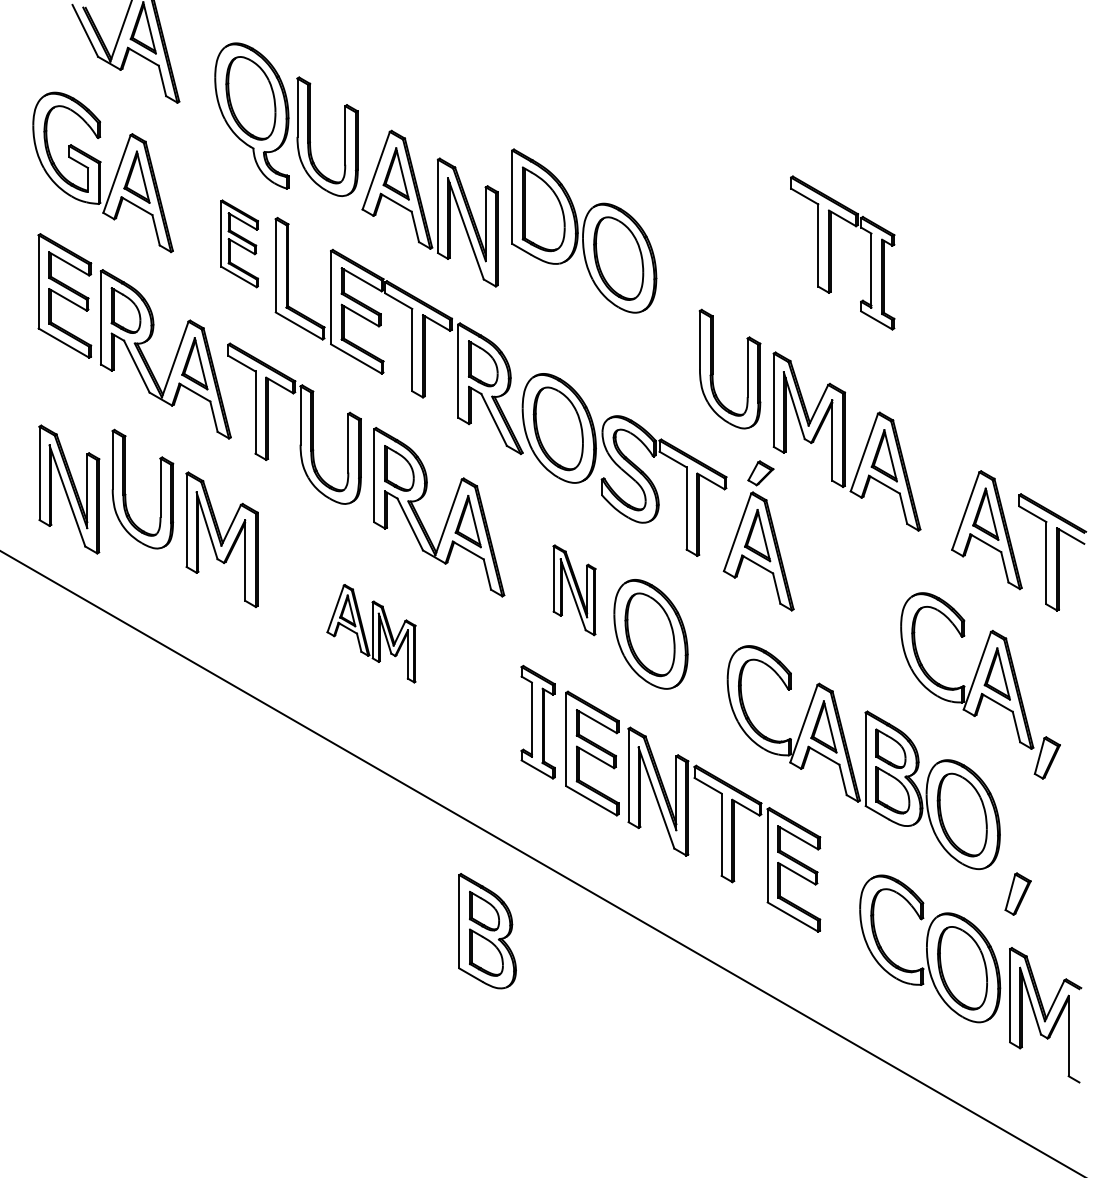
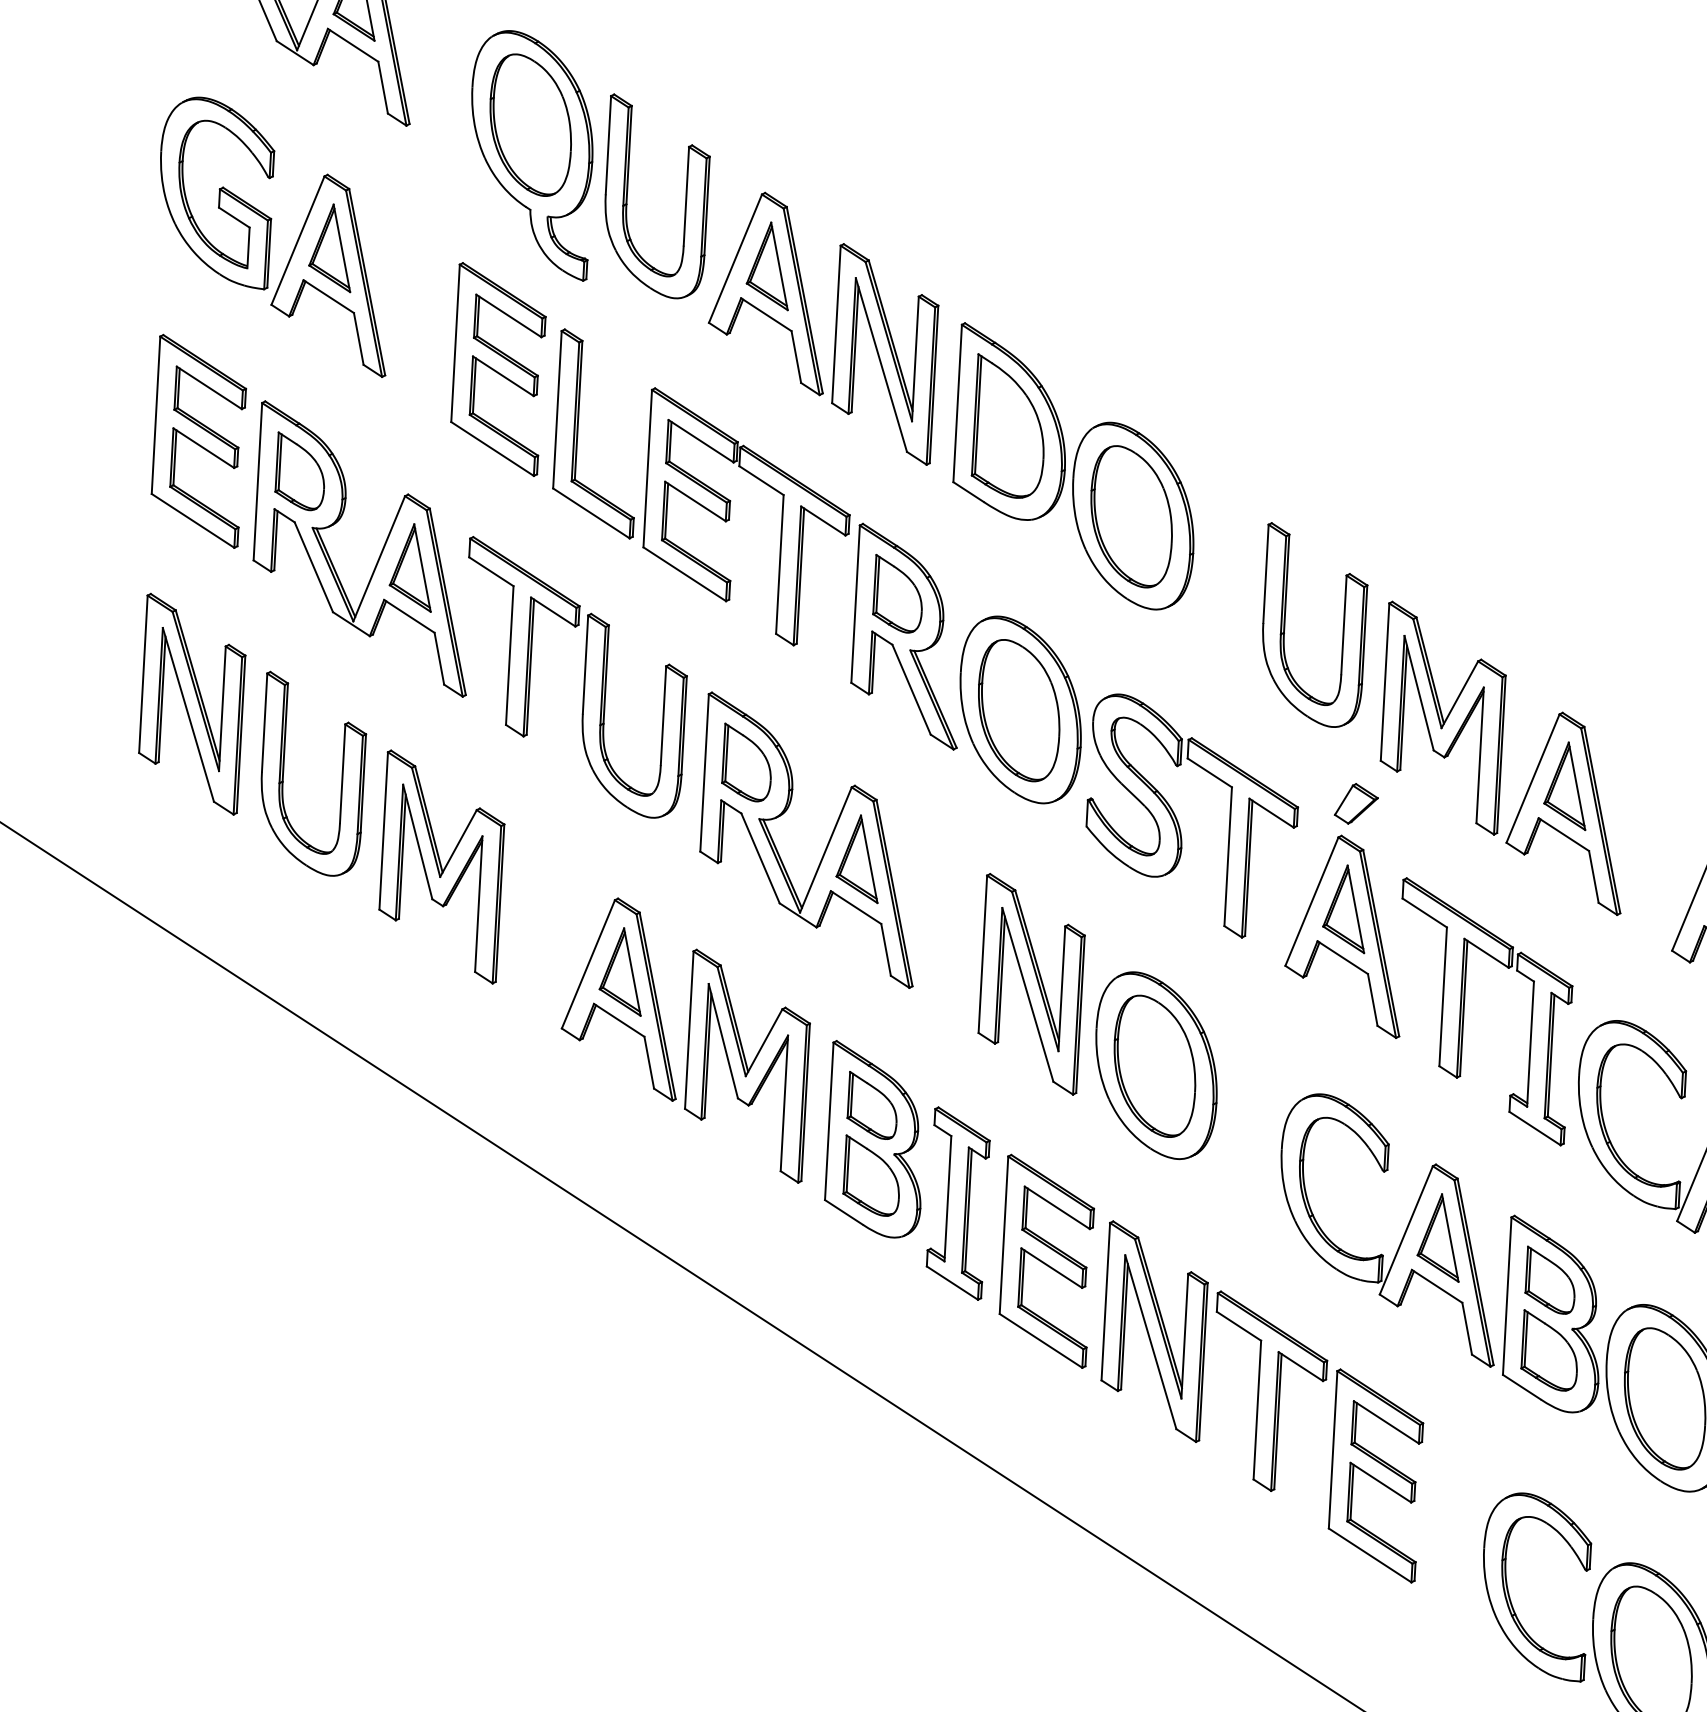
part: (584, 230) -> (1076, 466), moved
part: (239, 243) -> (498, 368), size x1.43
part: (831, 252) -> (1464, 1009), moved
part: (69, 489) -> (192, 704), moved
part: (574, 590) -> (1031, 984), size x1.43
part: (371, 633) -> (685, 1038), size x1.67
part: (487, 931) -> (875, 1140), moved

